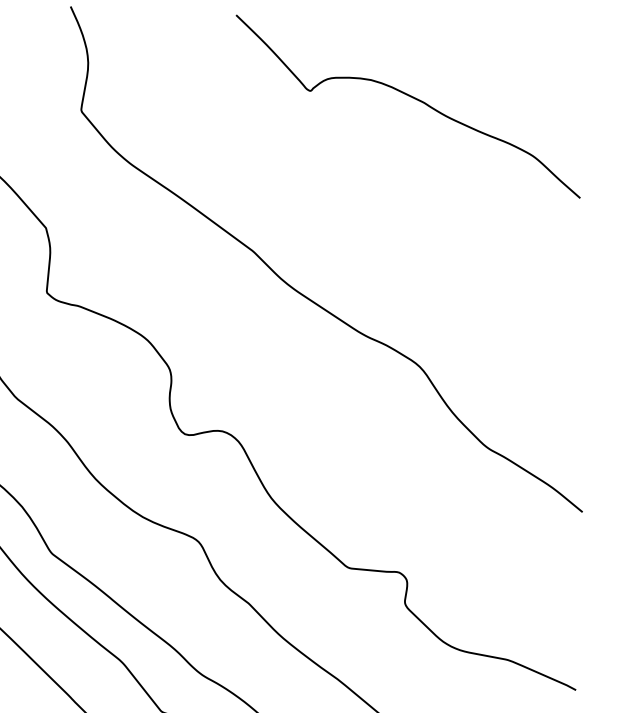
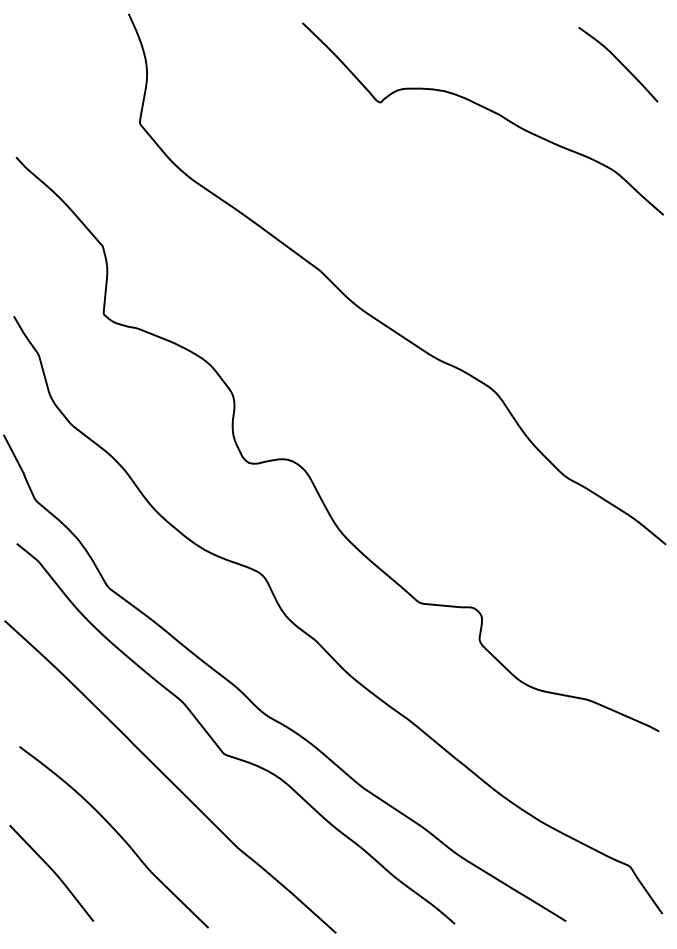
curve: (538, 52) -> (619, 62), added

